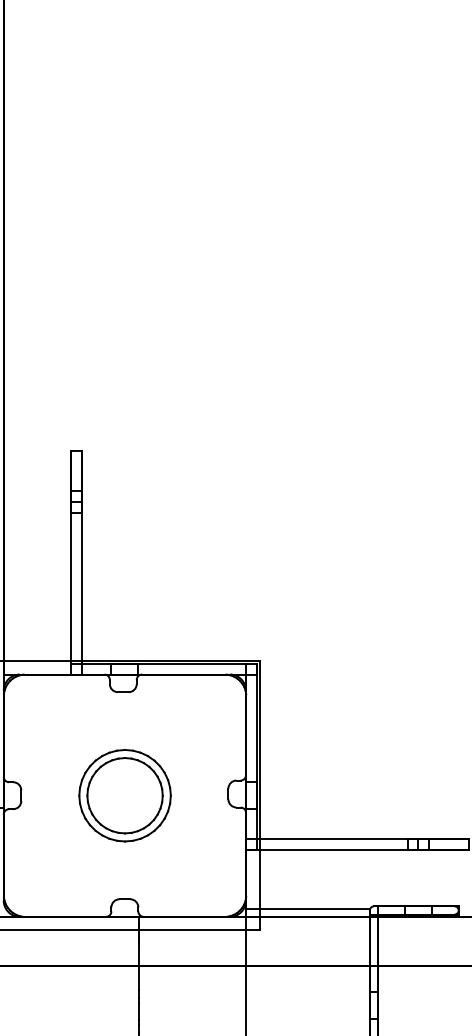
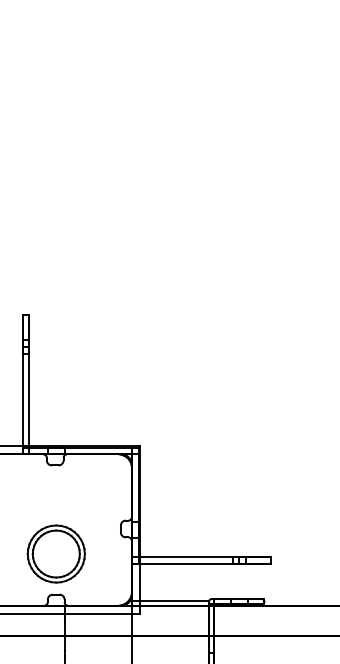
part: (123, 794) -> (55, 553), moved

